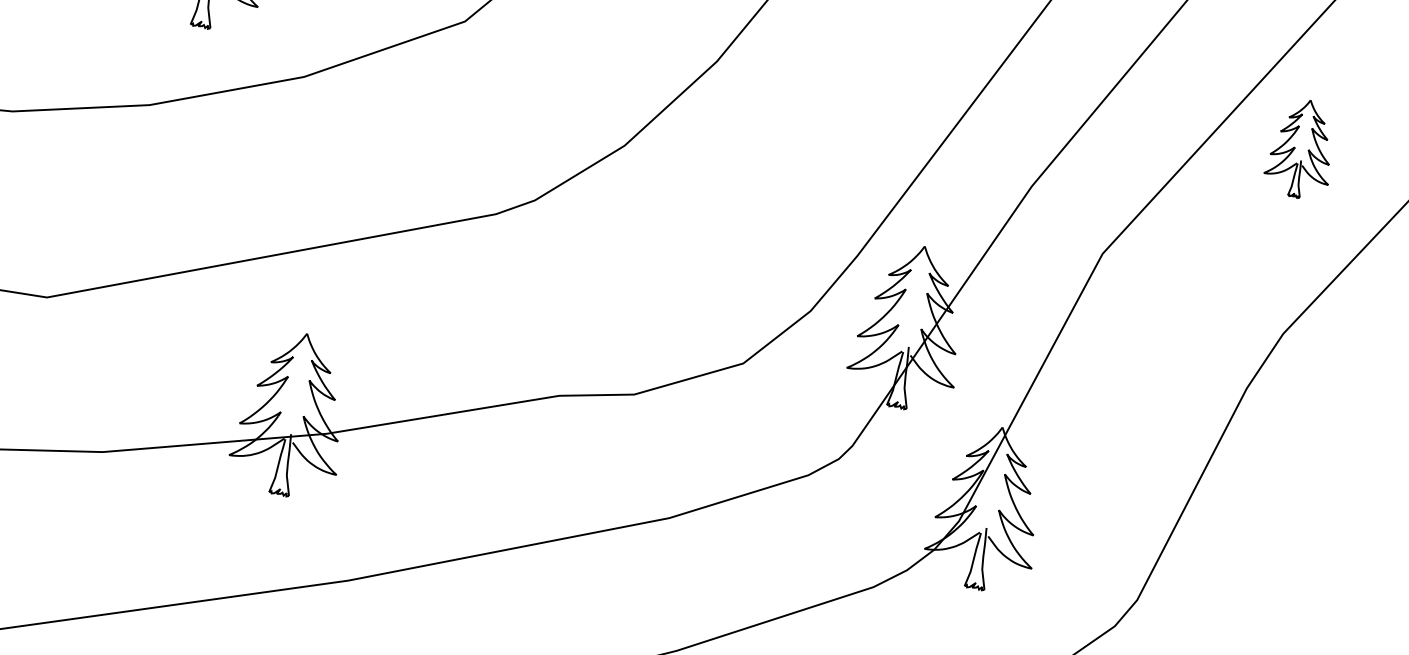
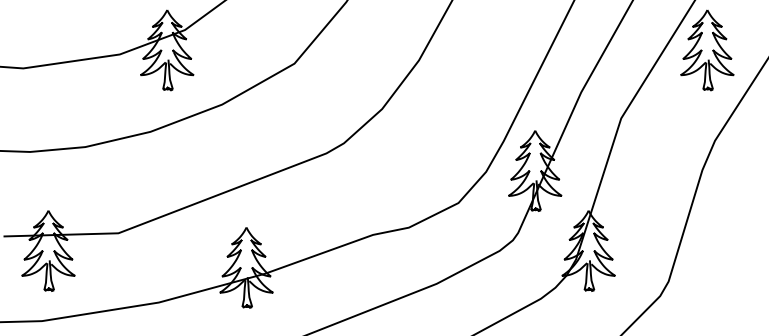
part: (1301, 149) -> (707, 50), size x1.67

